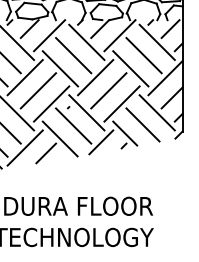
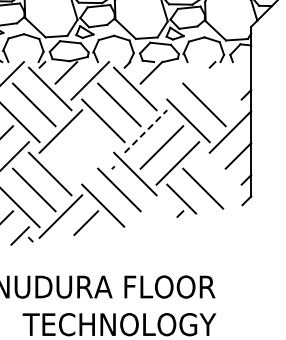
line: (170, 28) -> (236, 72), removed
line: (120, 35) -> (175, 80), removed
line: (157, 42) -> (220, 88), removed
line: (96, 77) -> (146, 131), solid -> dashed
line: (38, 90) -> (76, 147), removed
line: (51, 104) -> (92, 163), removed
line: (157, 112) -> (220, 173), removed
line: (101, 142) -> (152, 209), removed

